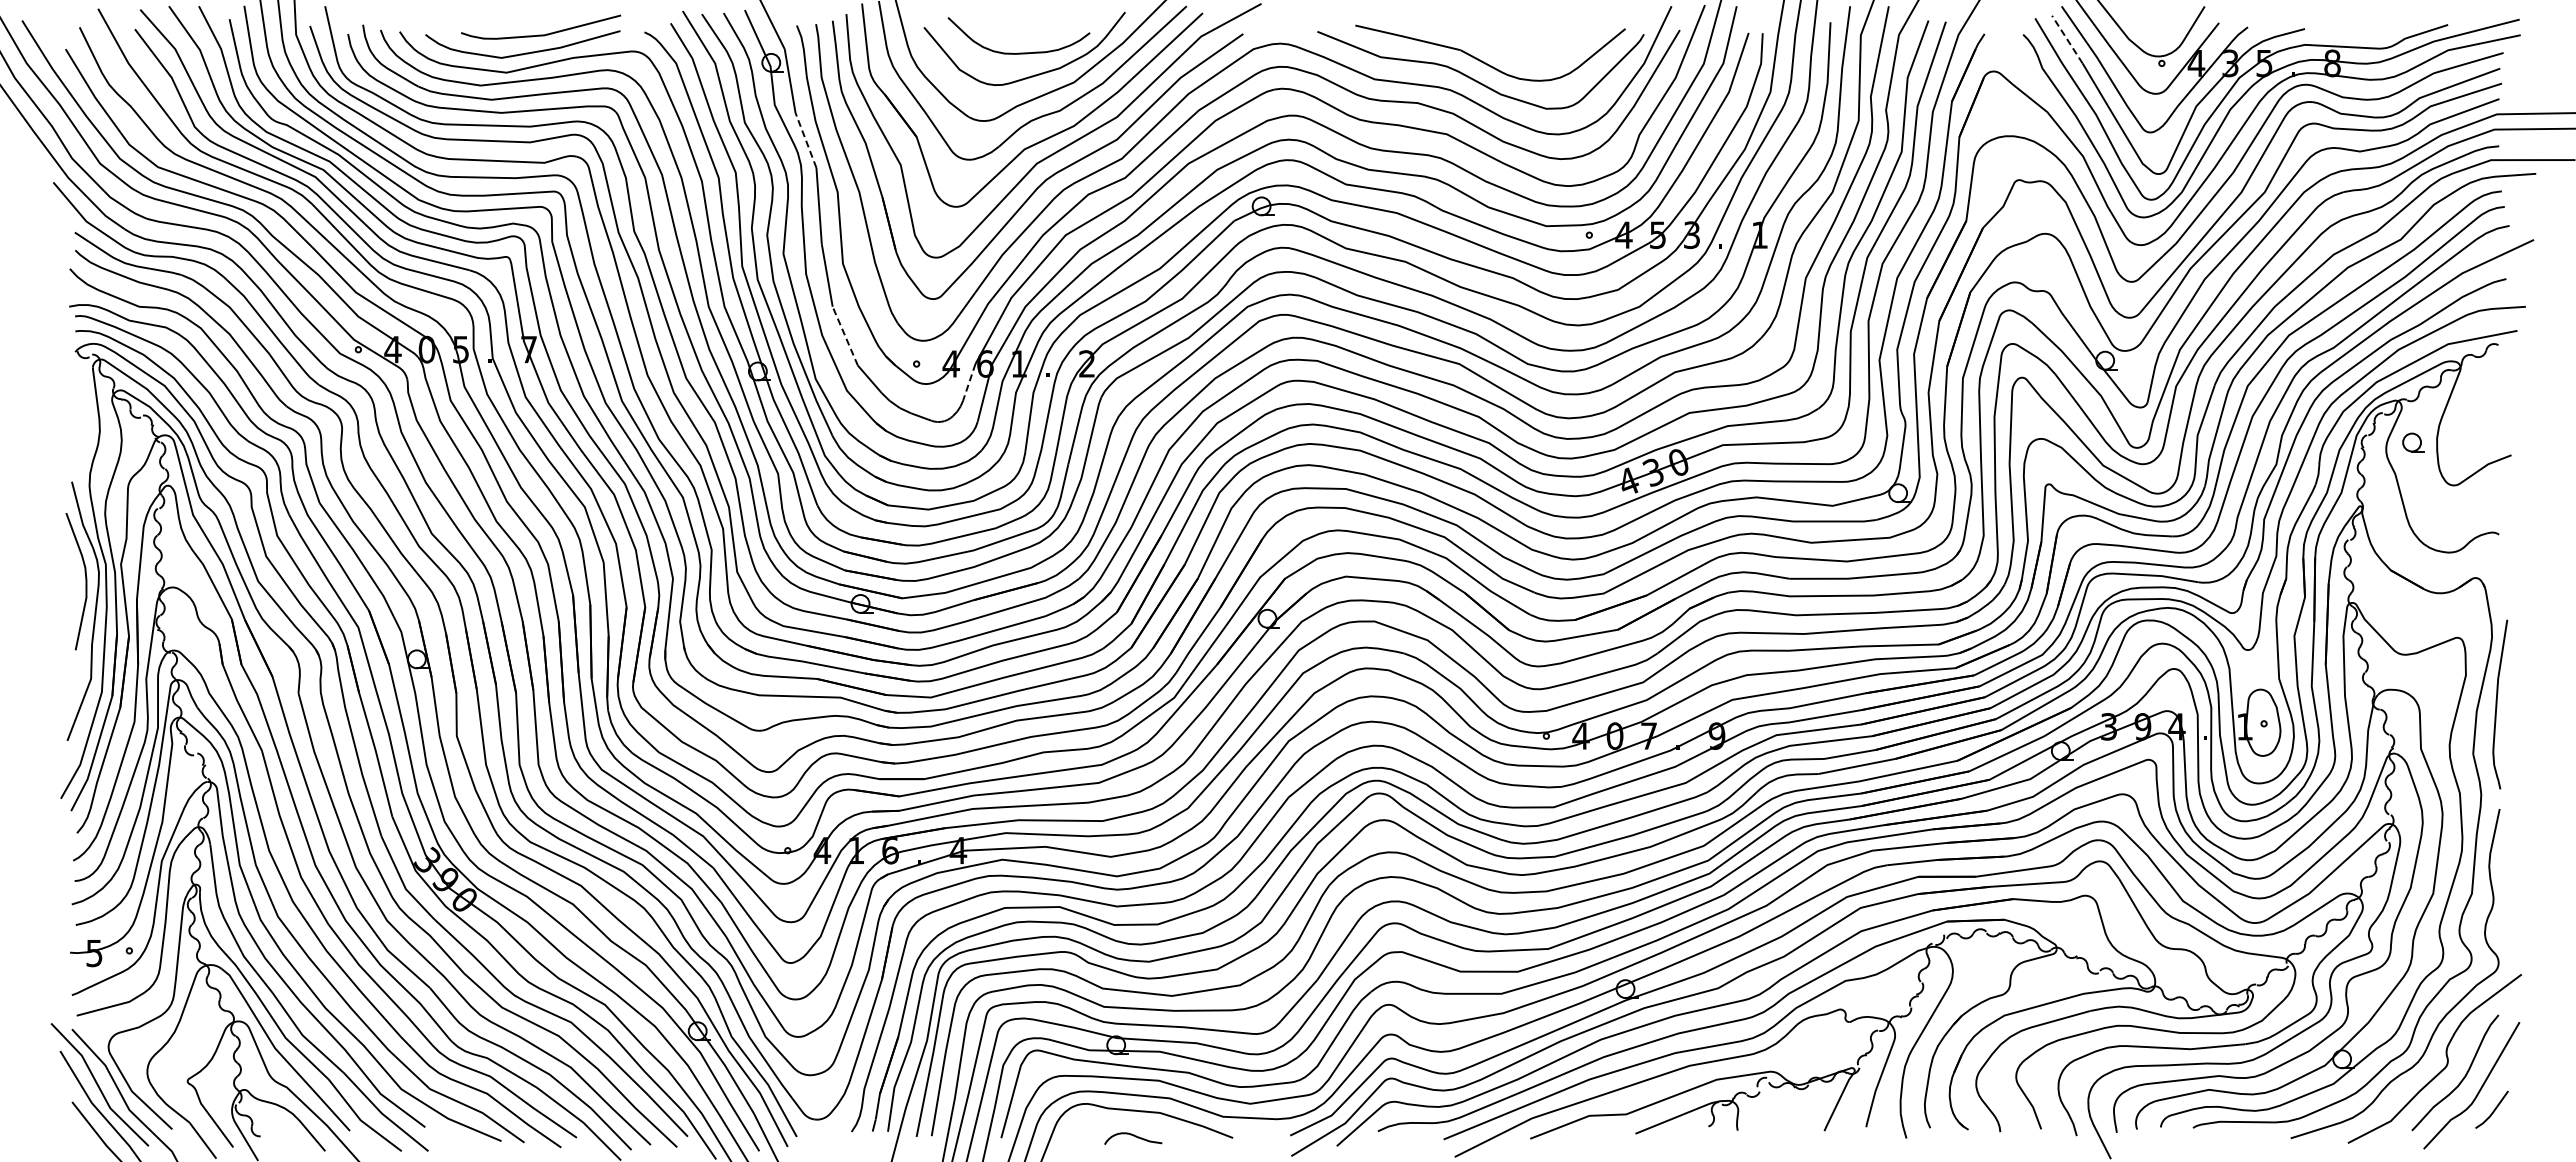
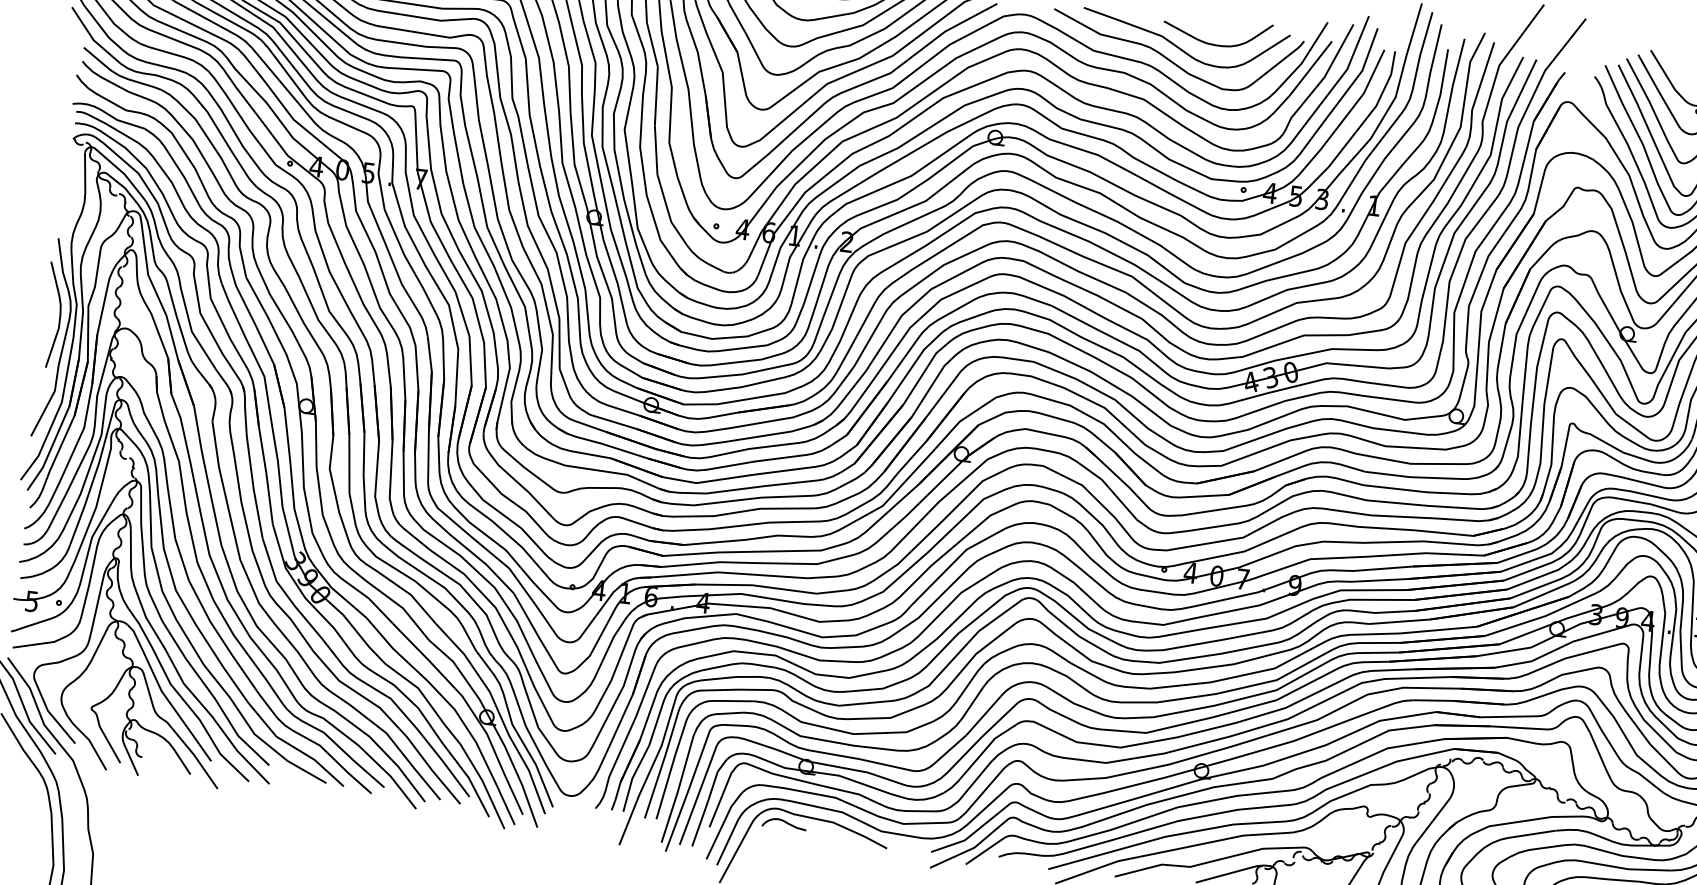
line: (2067, 39) -> (1628, 84), dashed -> solid
curve: (1531, 52) -> (1216, 44), added
line: (805, 139) -> (652, 44), dashed -> solid
line: (845, 336) -> (664, 198), dashed -> solid
line: (969, 382) -> (755, 245), dashed -> solid
curve: (1133, 1136) -> (784, 822), moved

